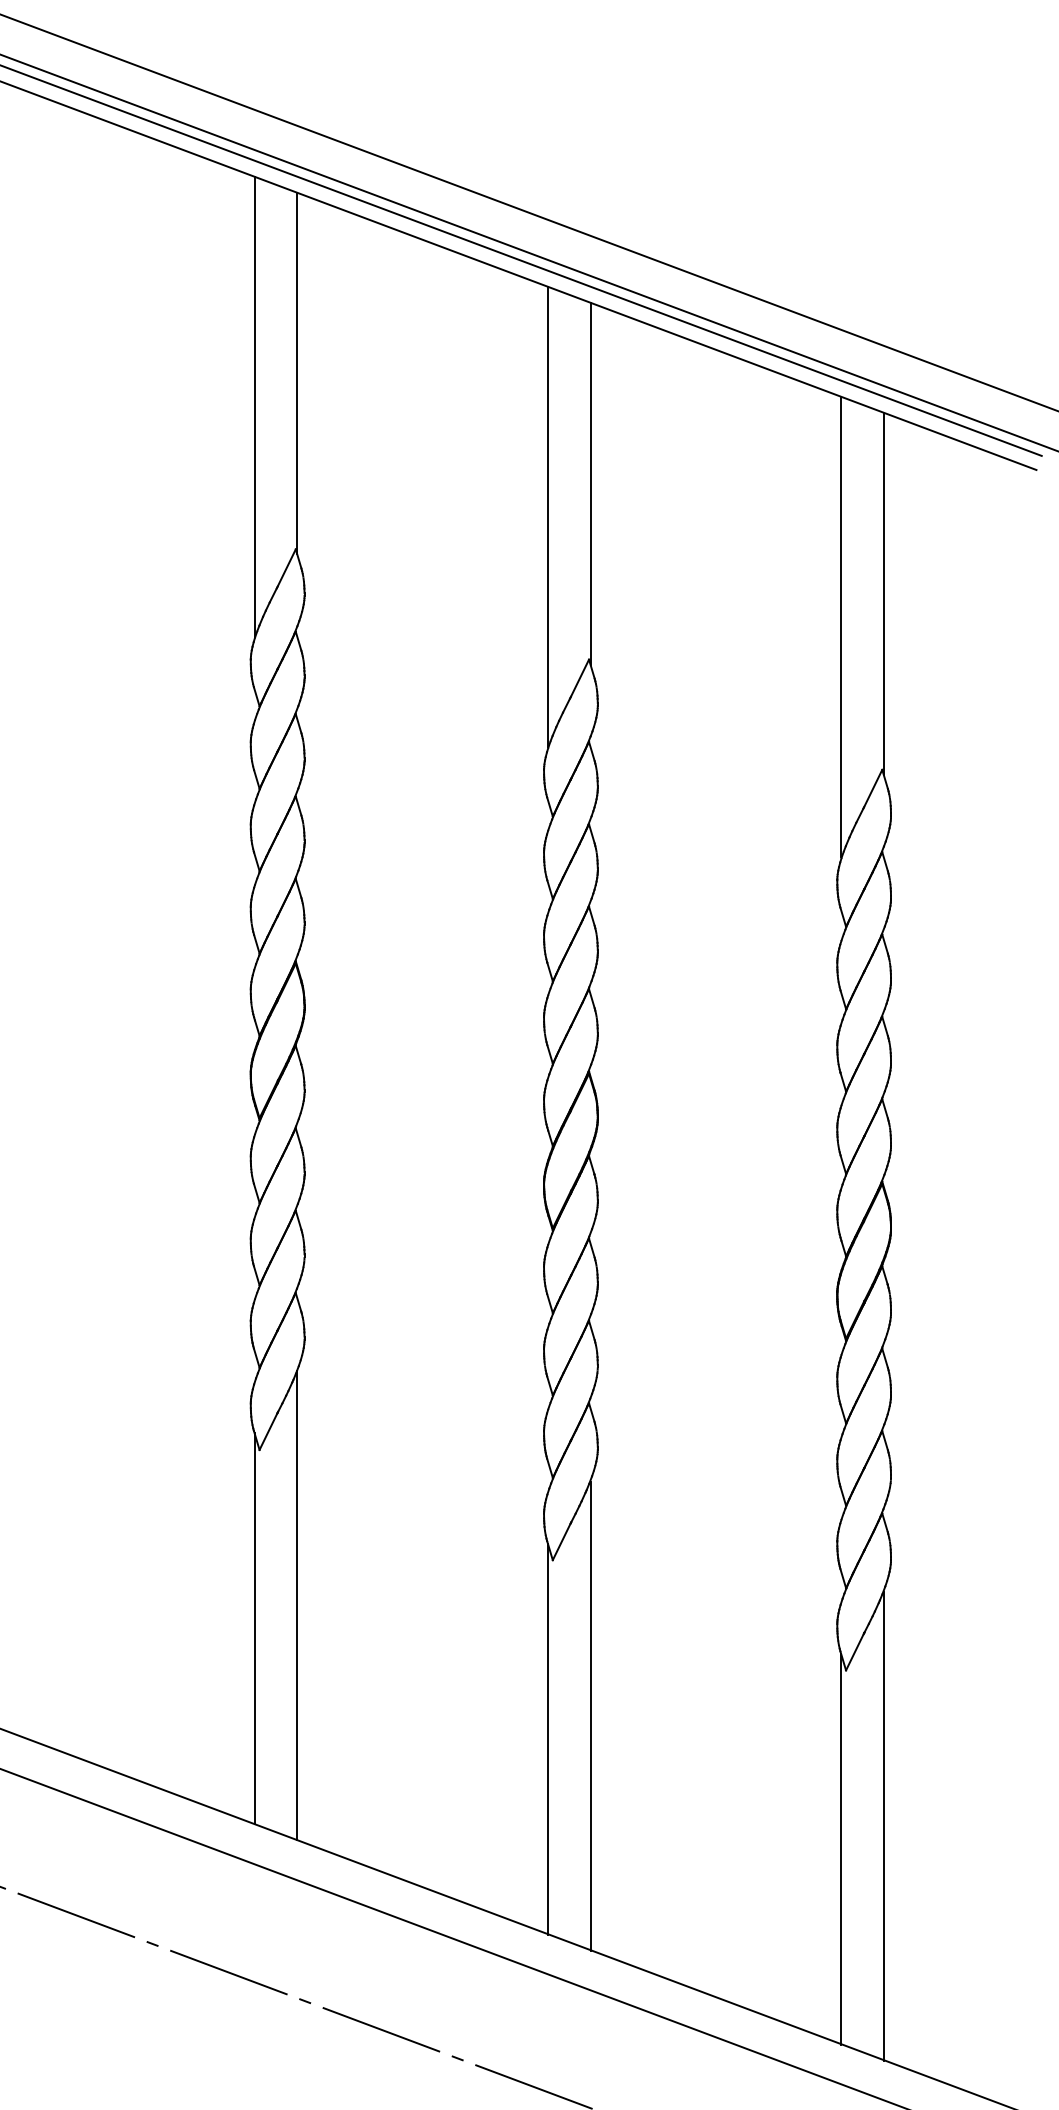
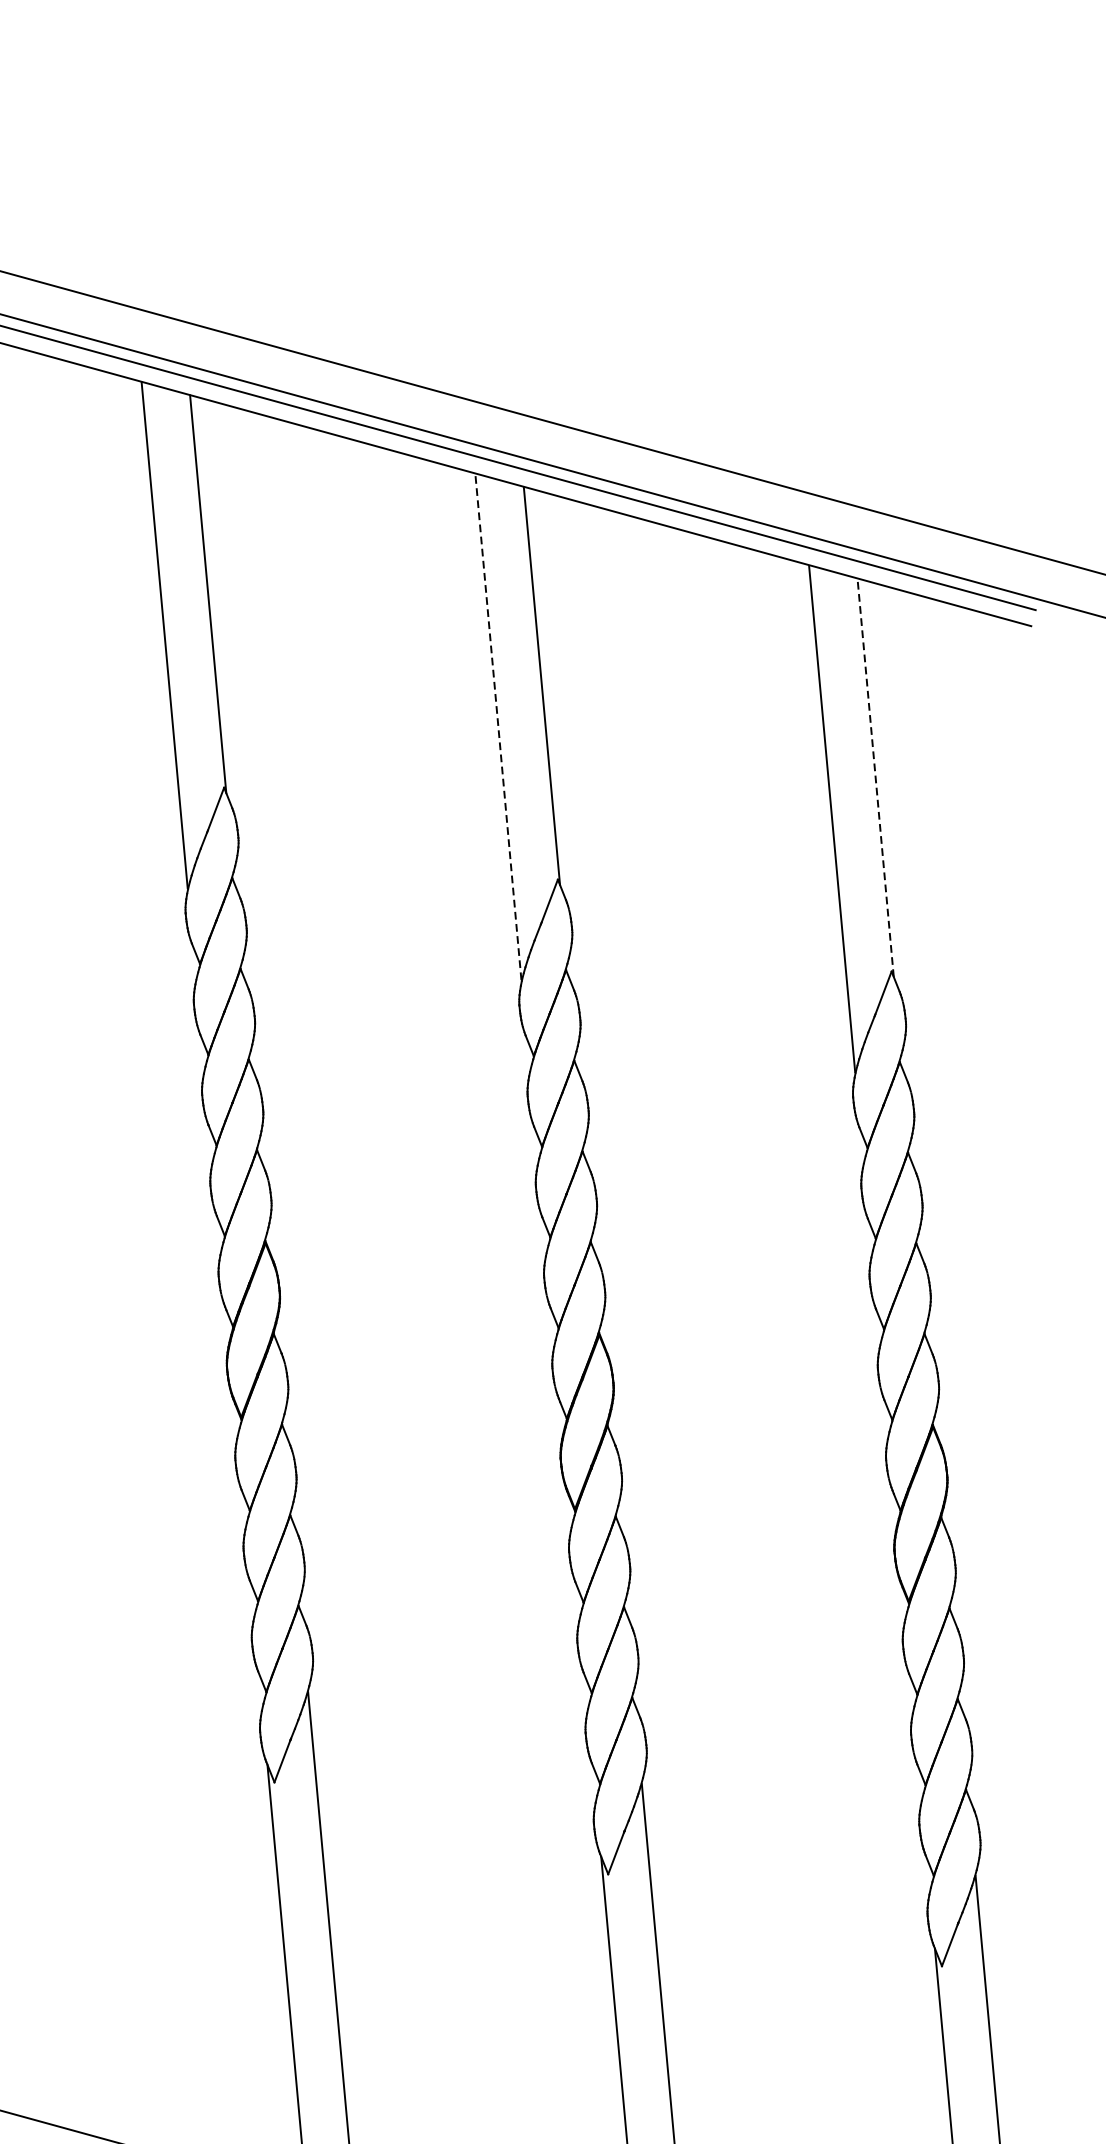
line: (547, 517) -> (497, 727), solid -> dashed
line: (883, 594) -> (875, 778), solid -> dashed

